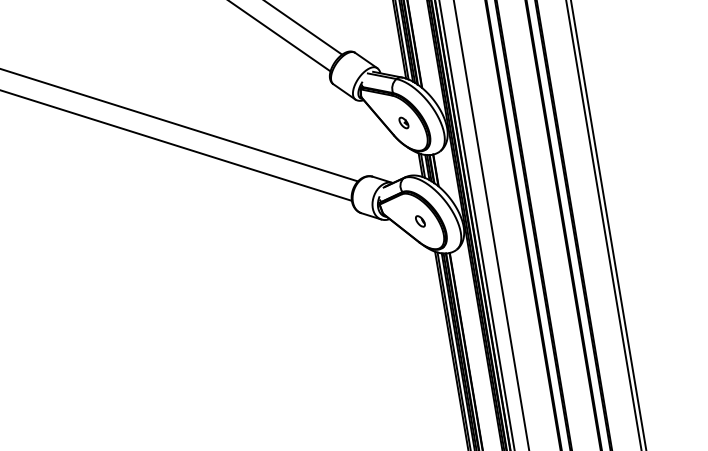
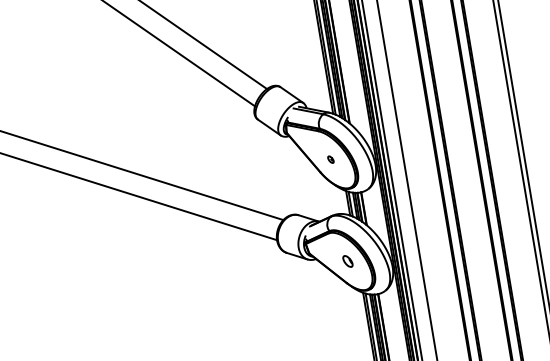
part: (403, 122) -> (330, 159), size x0.6

